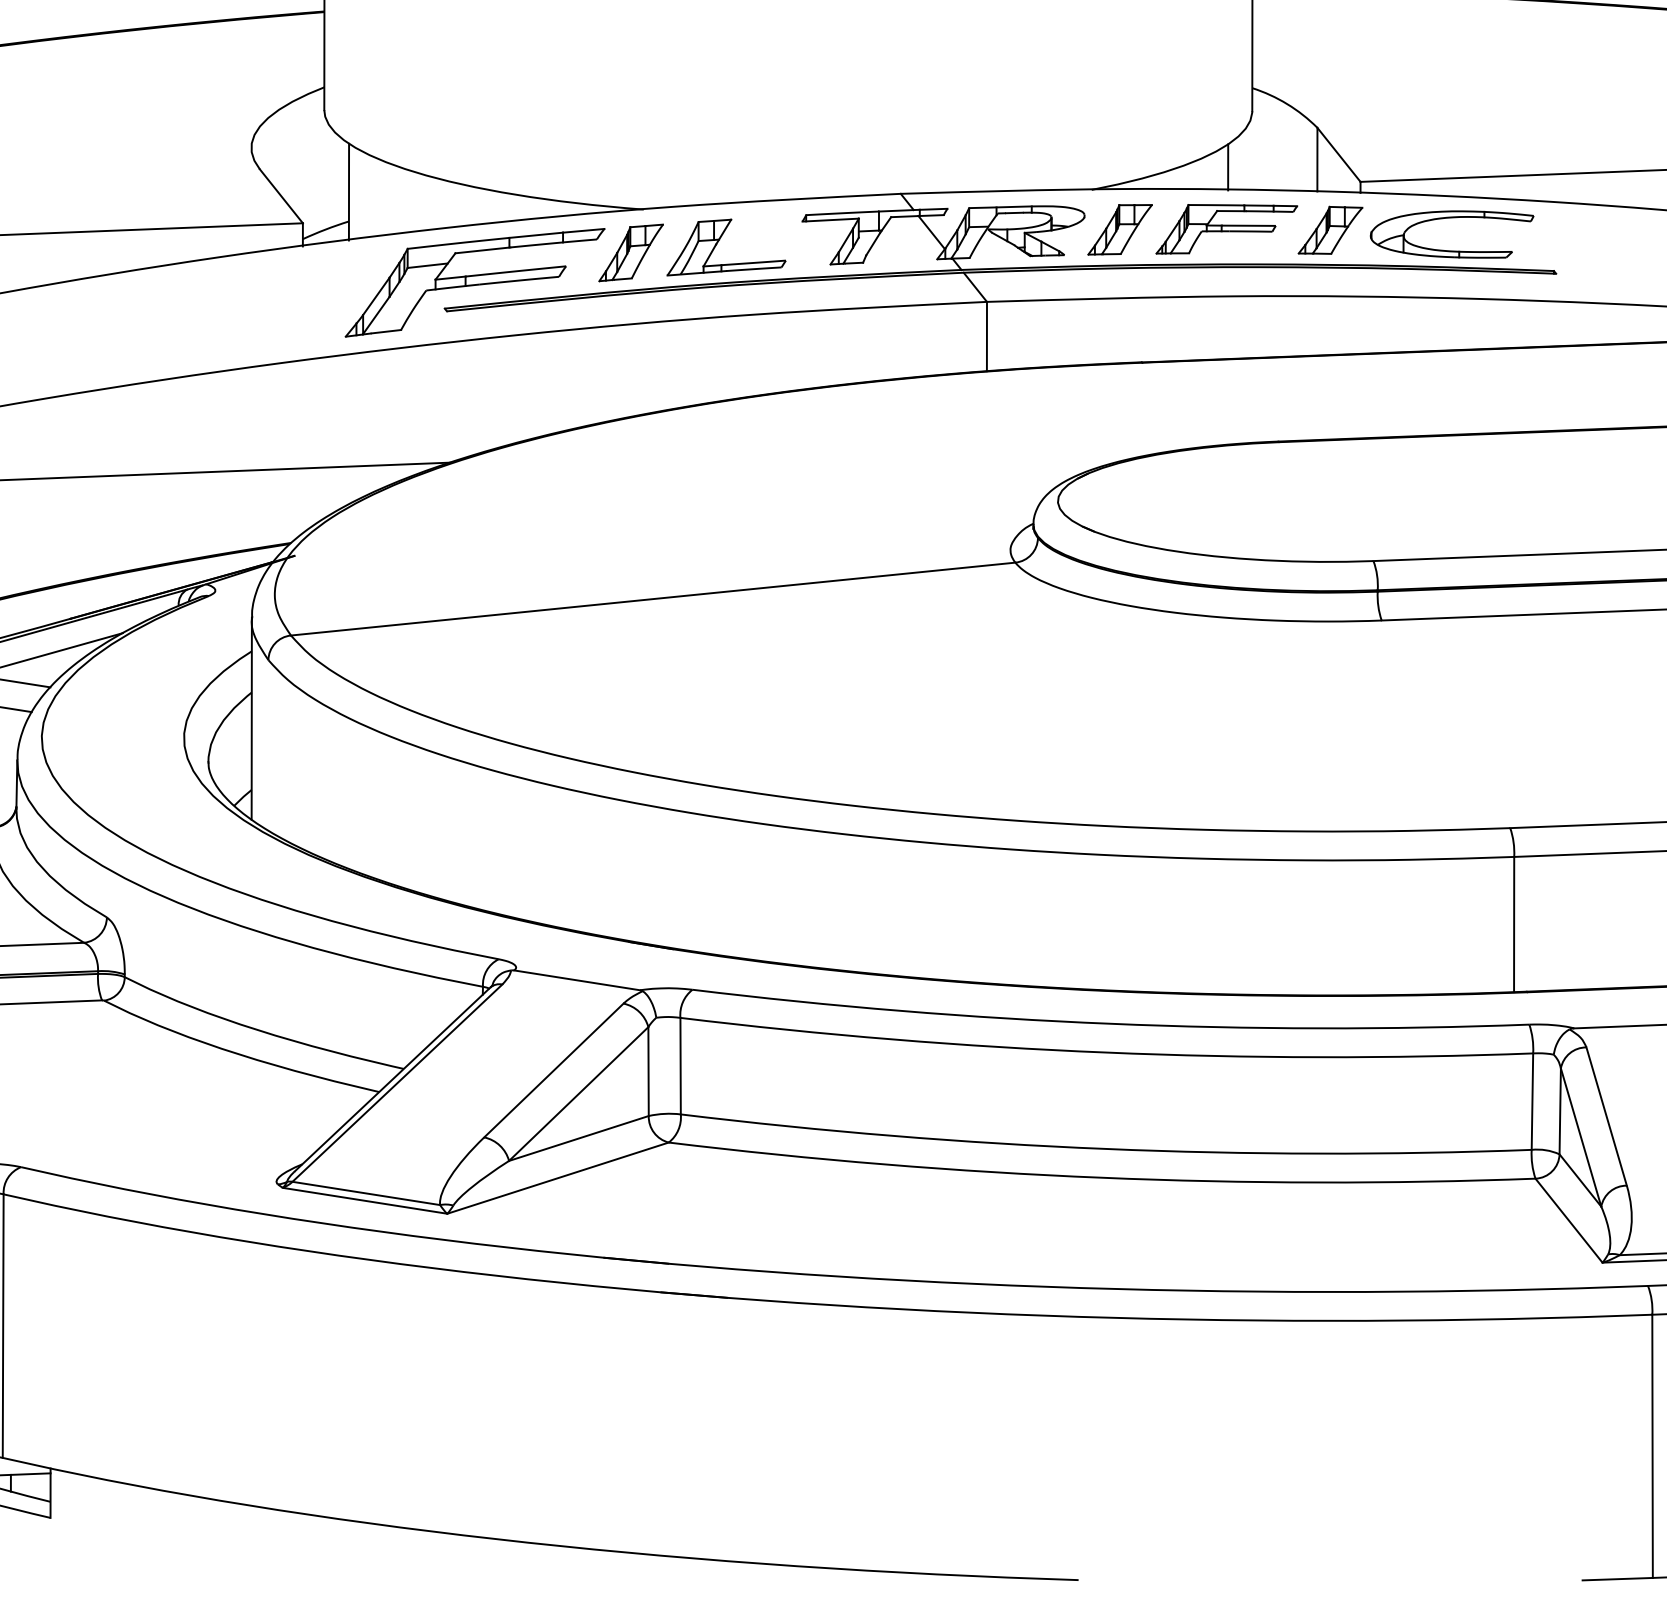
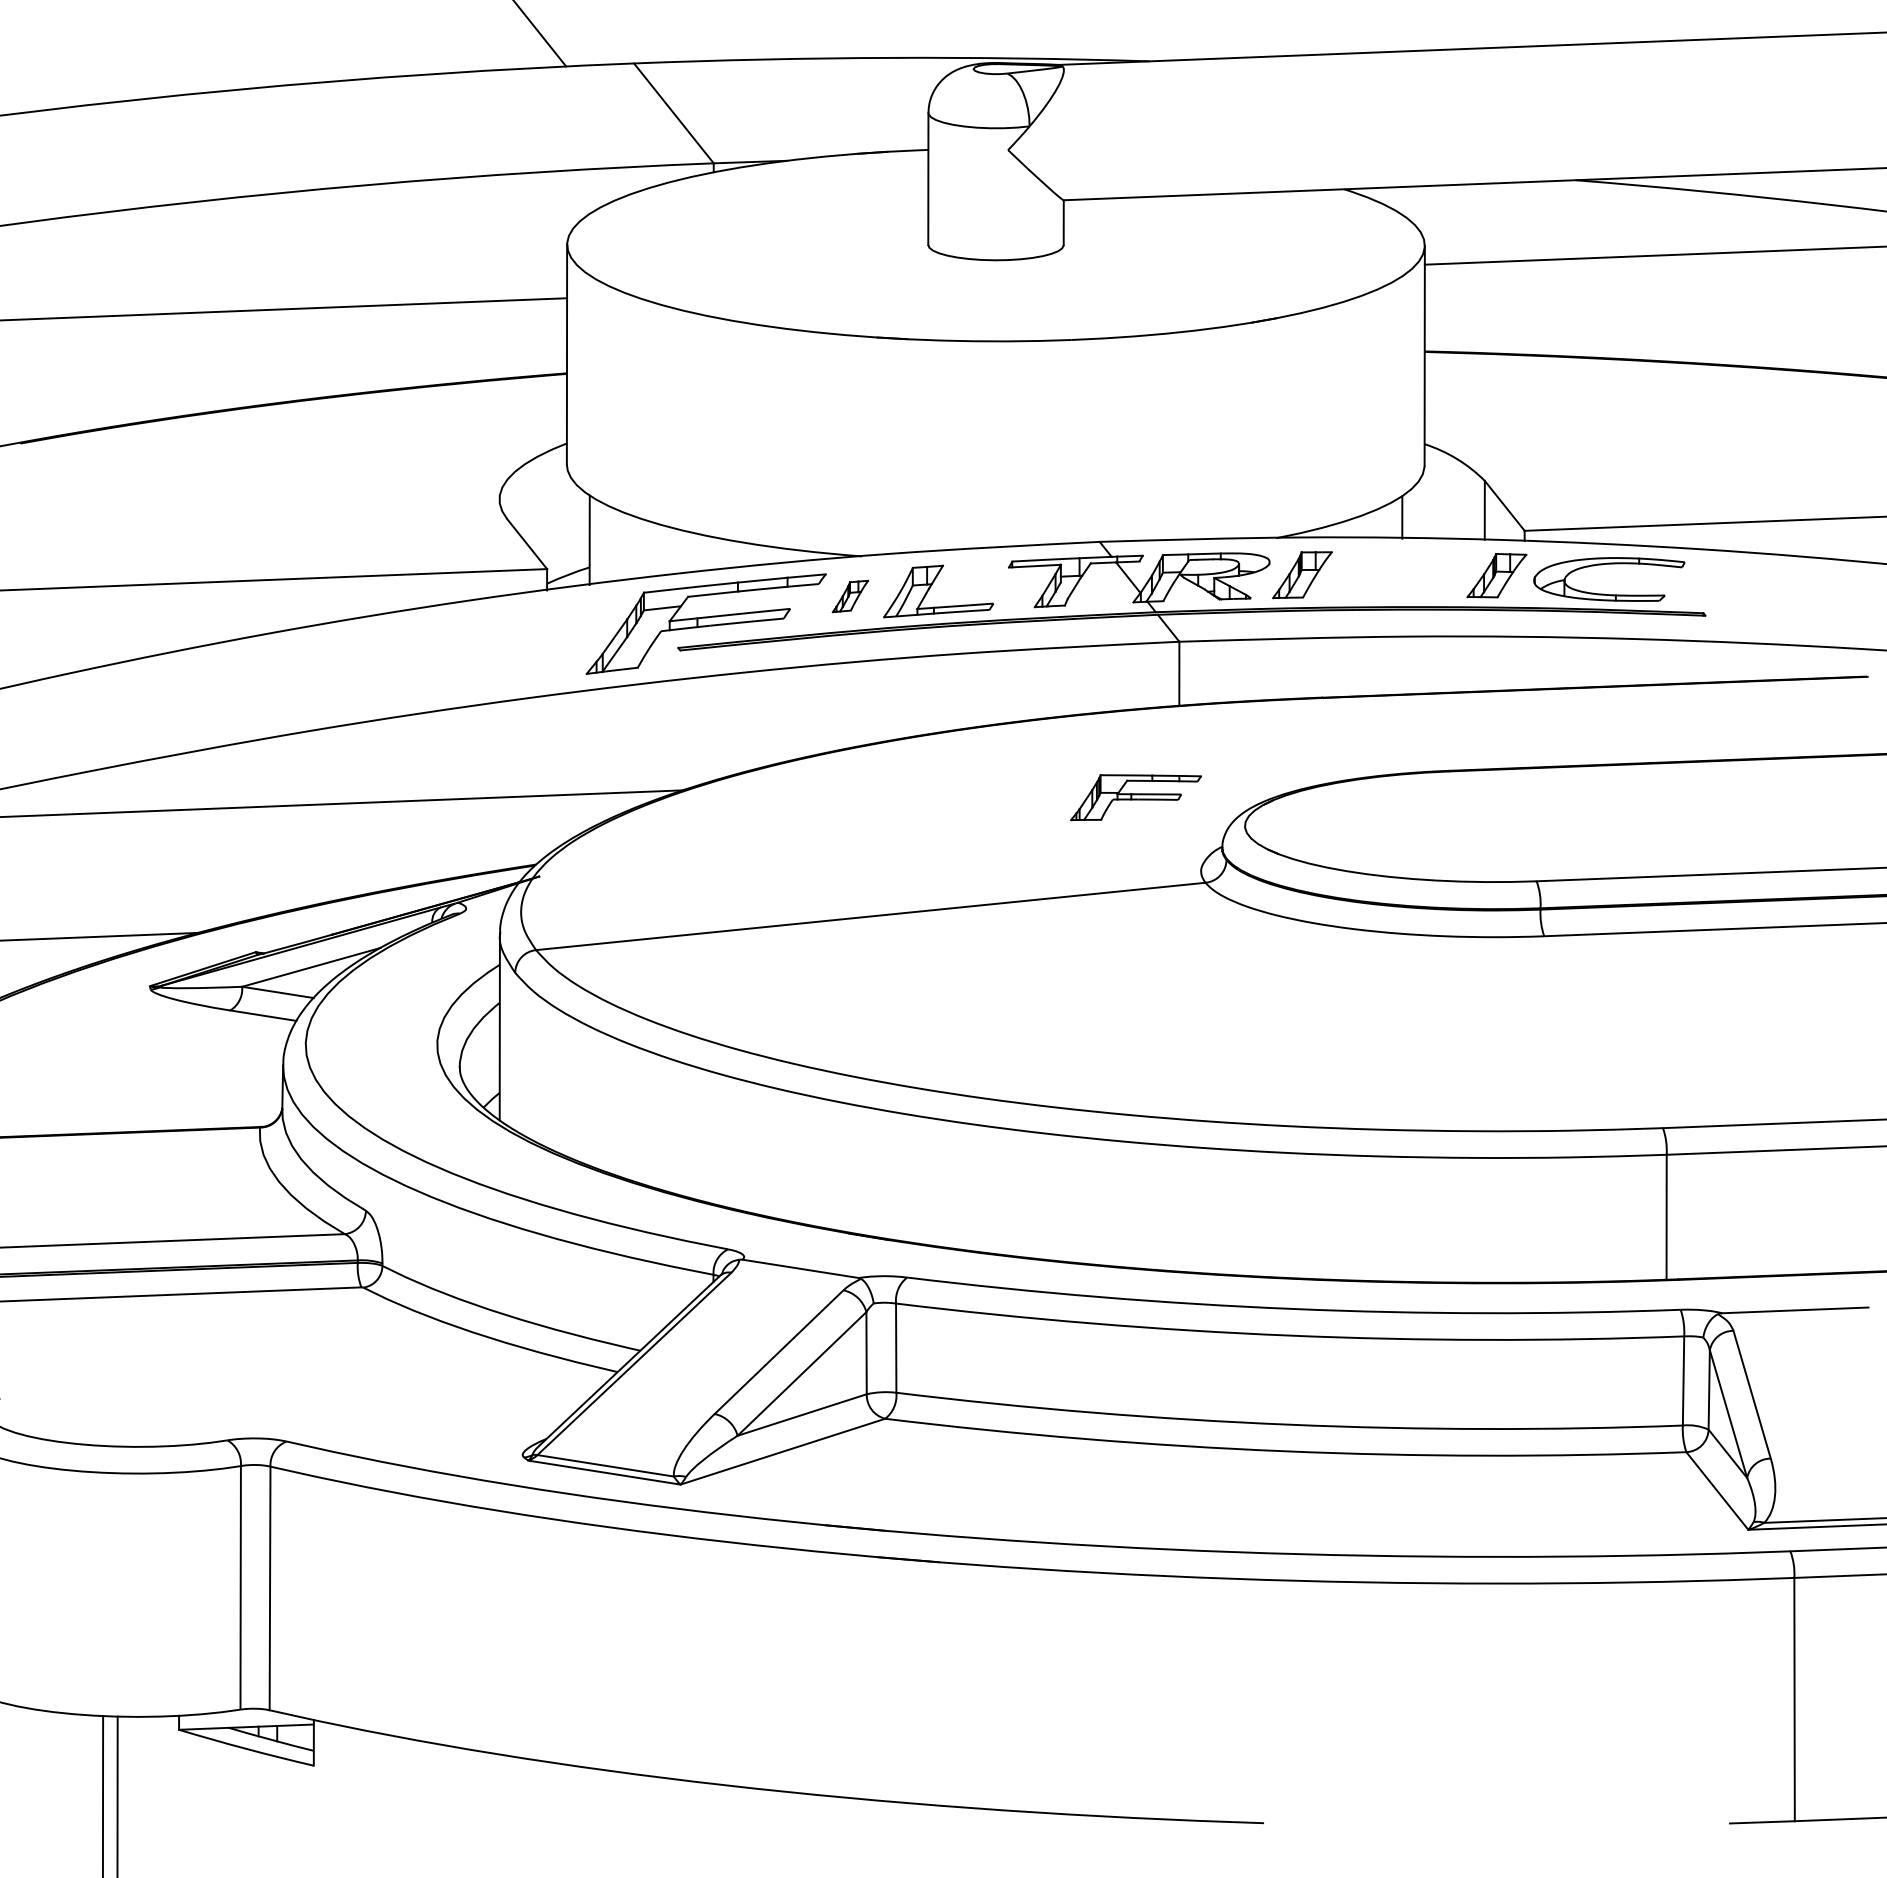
part: (1226, 229) -> (1135, 797), moved
part: (631, 252) -> (850, 596), size x0.6

